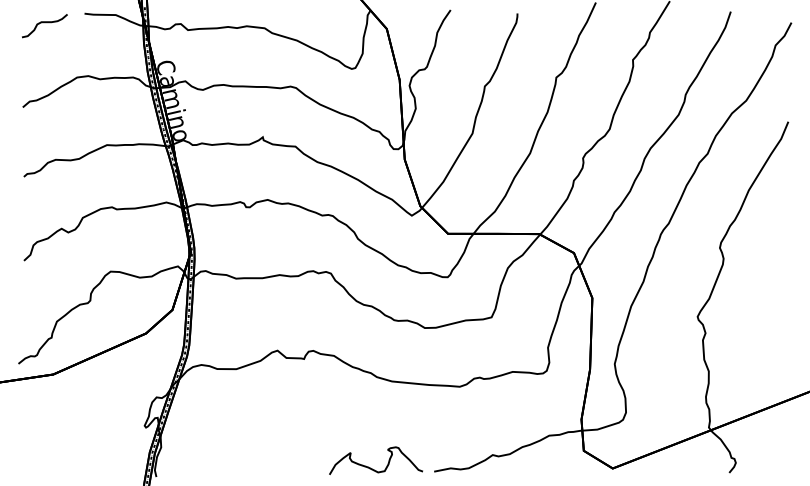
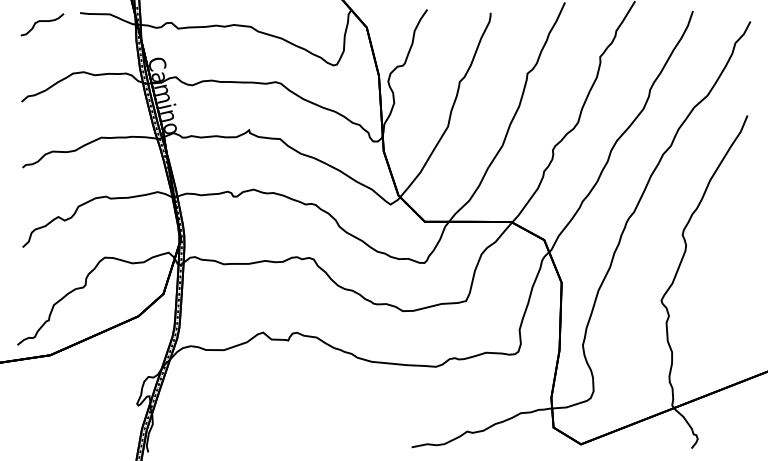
curve: (372, 468) -> (353, 444), removed

